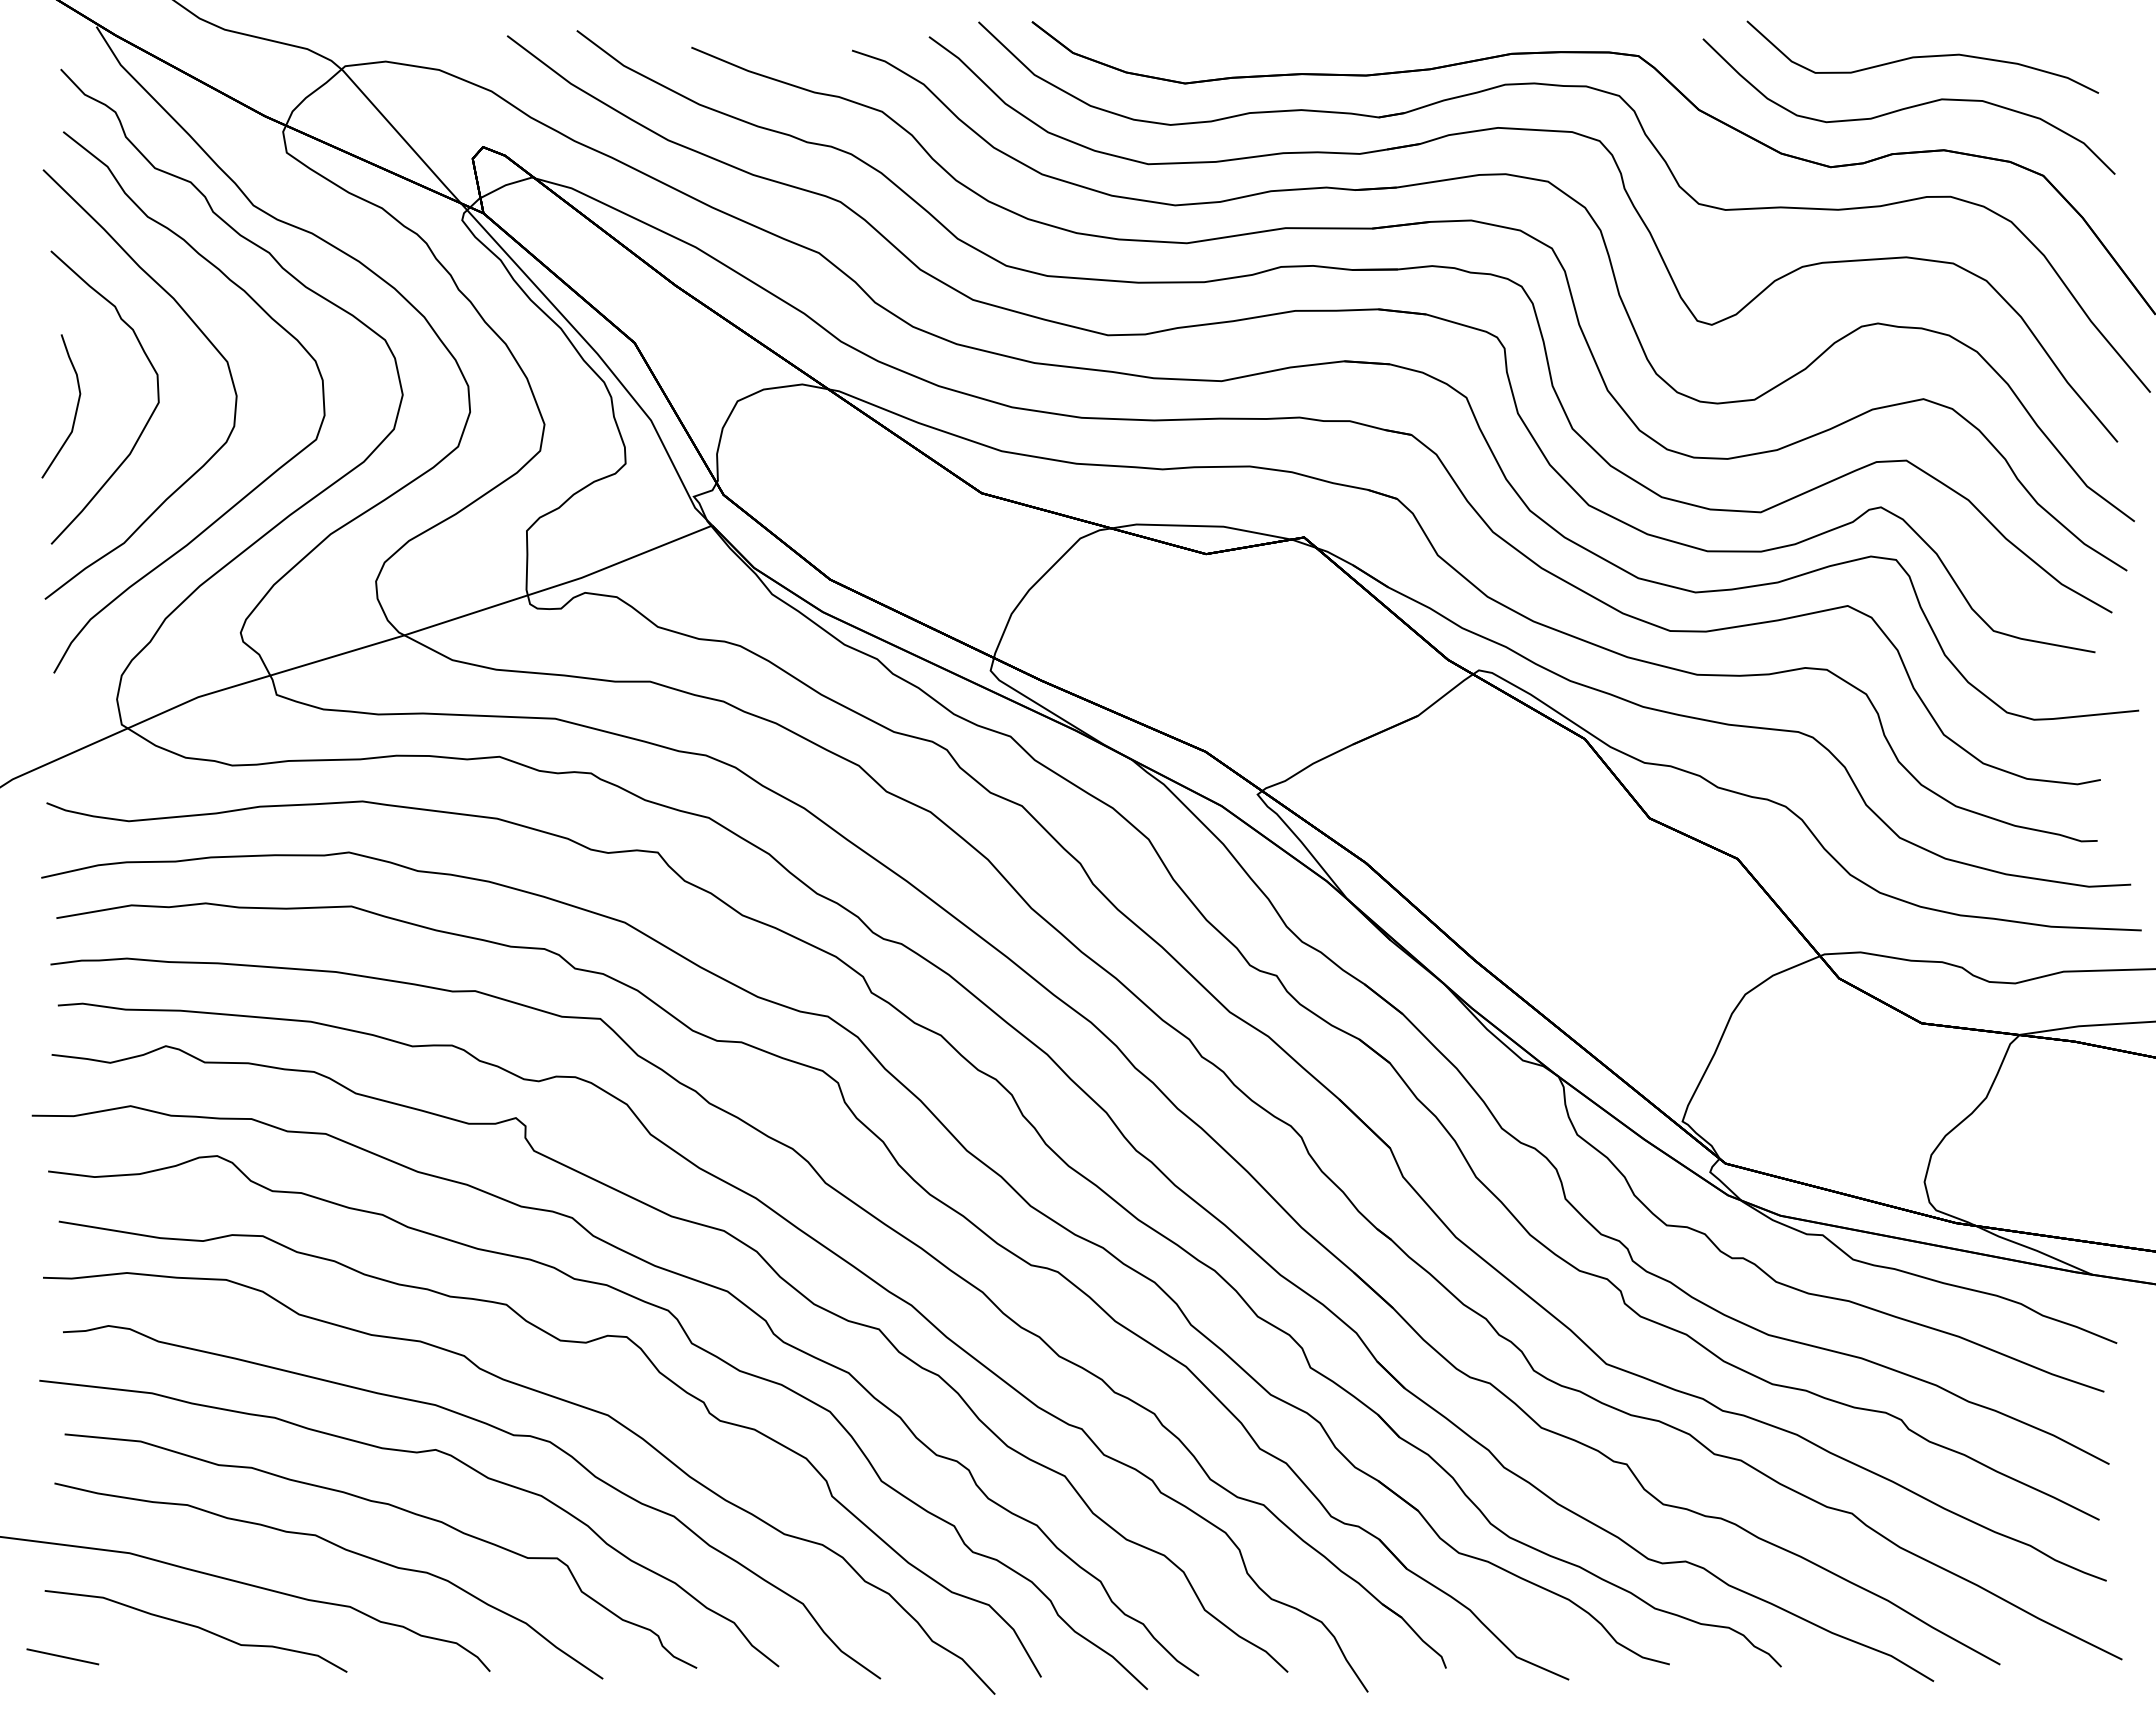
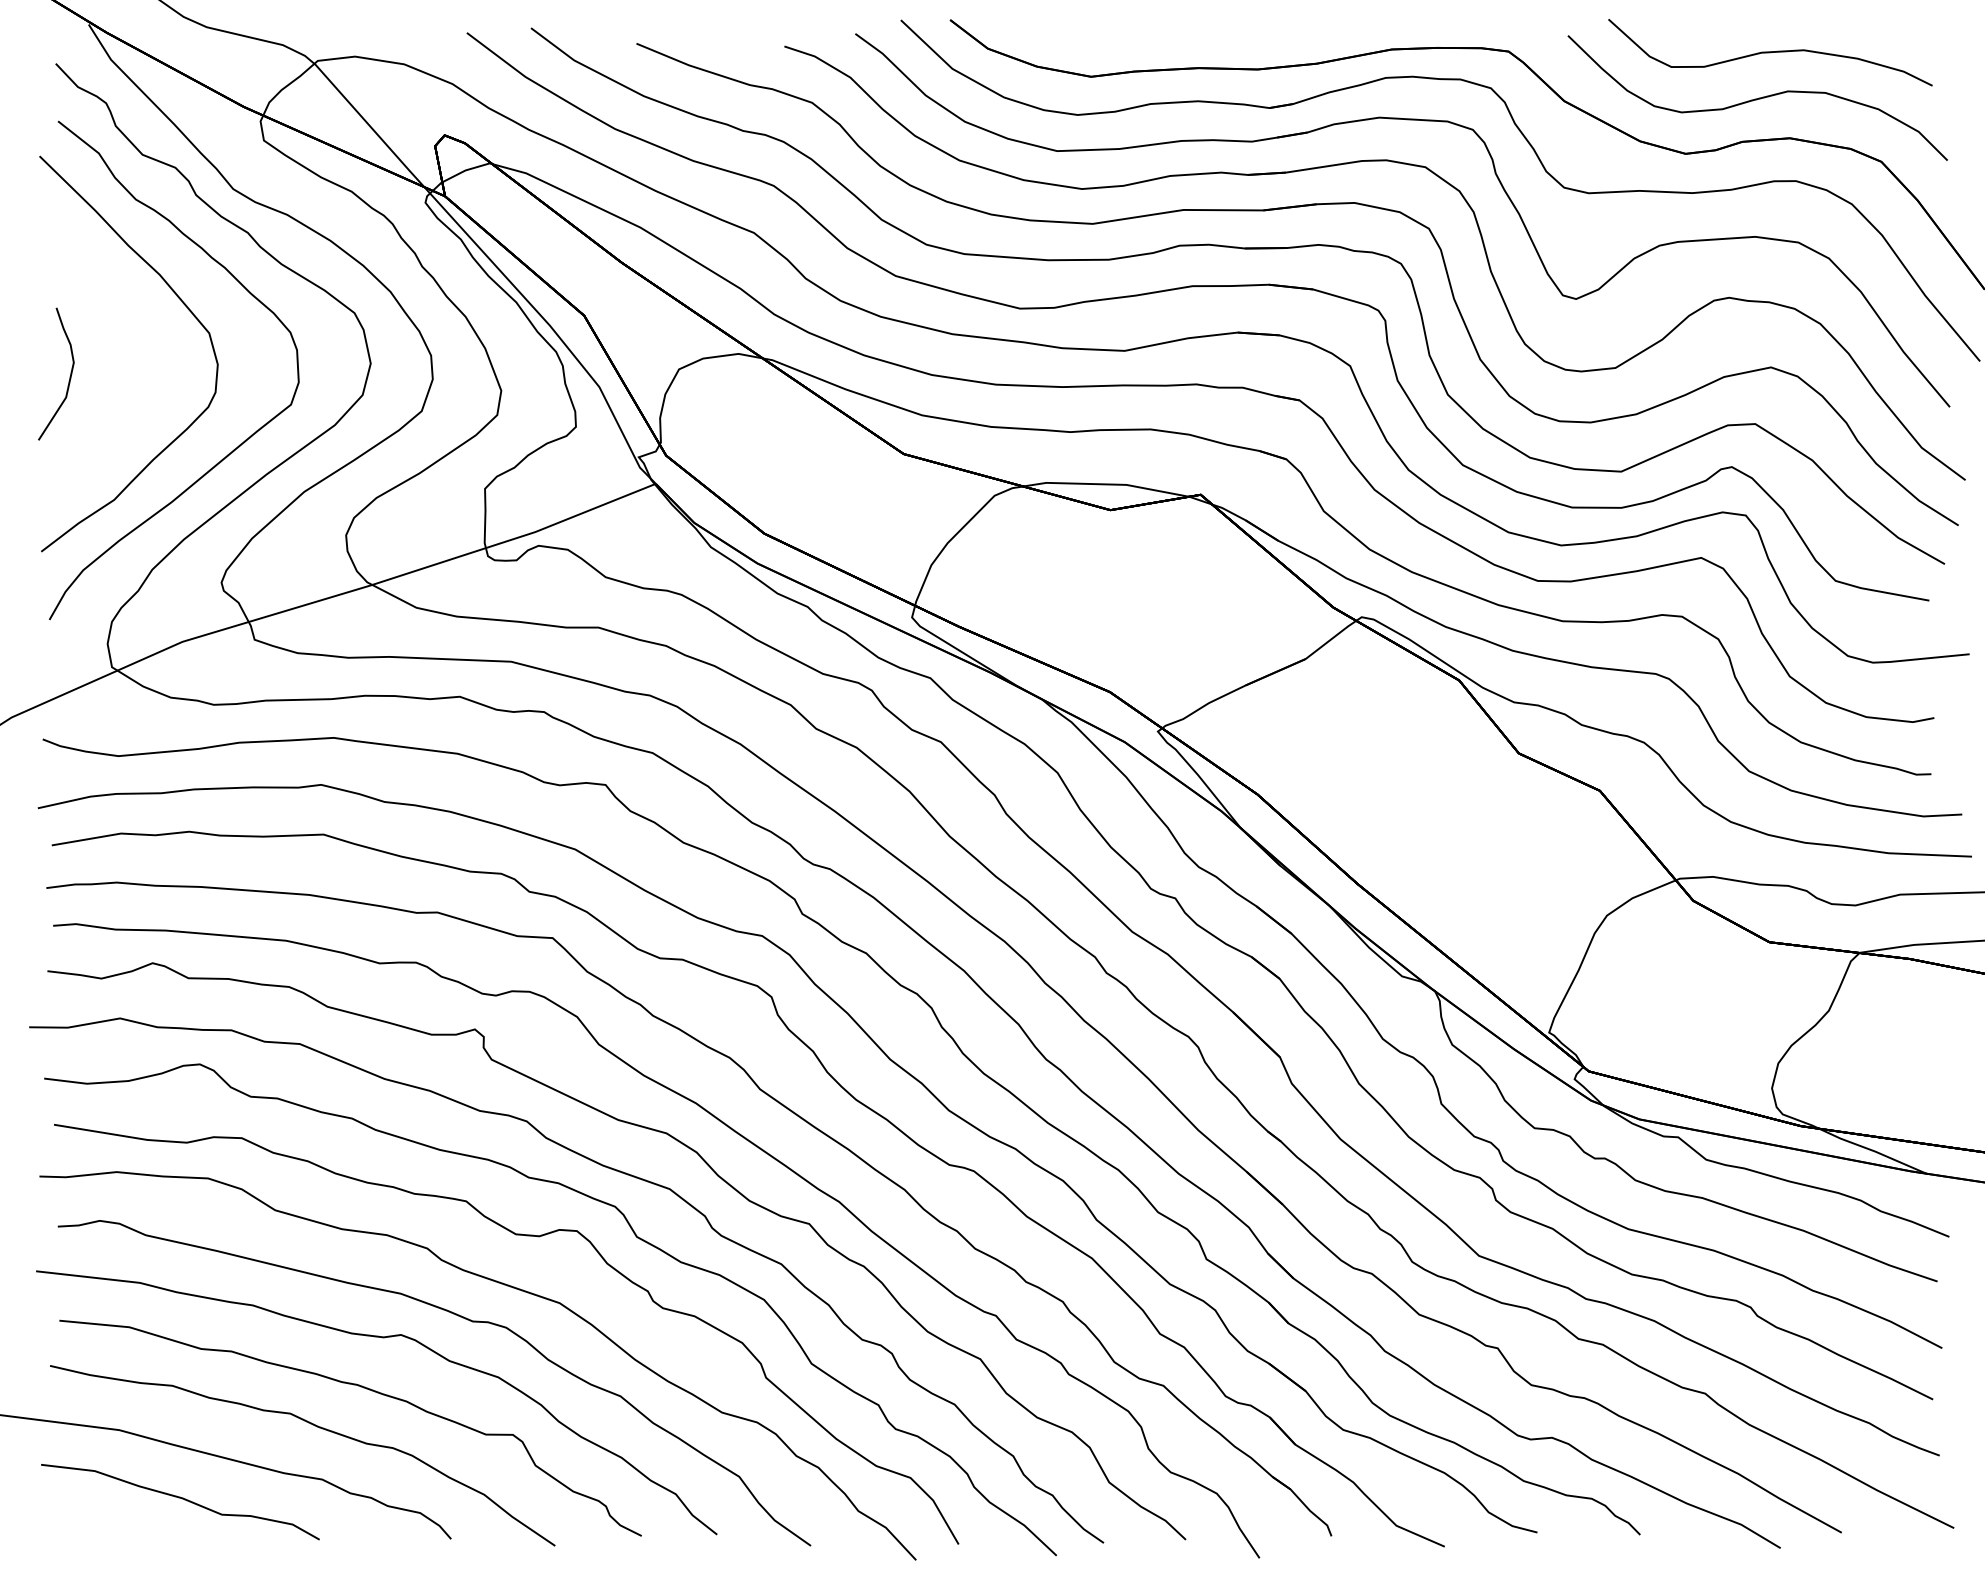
curve: (145, 424) -> (133, 390), removed
line: (62, 1656) -> (57, 1525), removed

